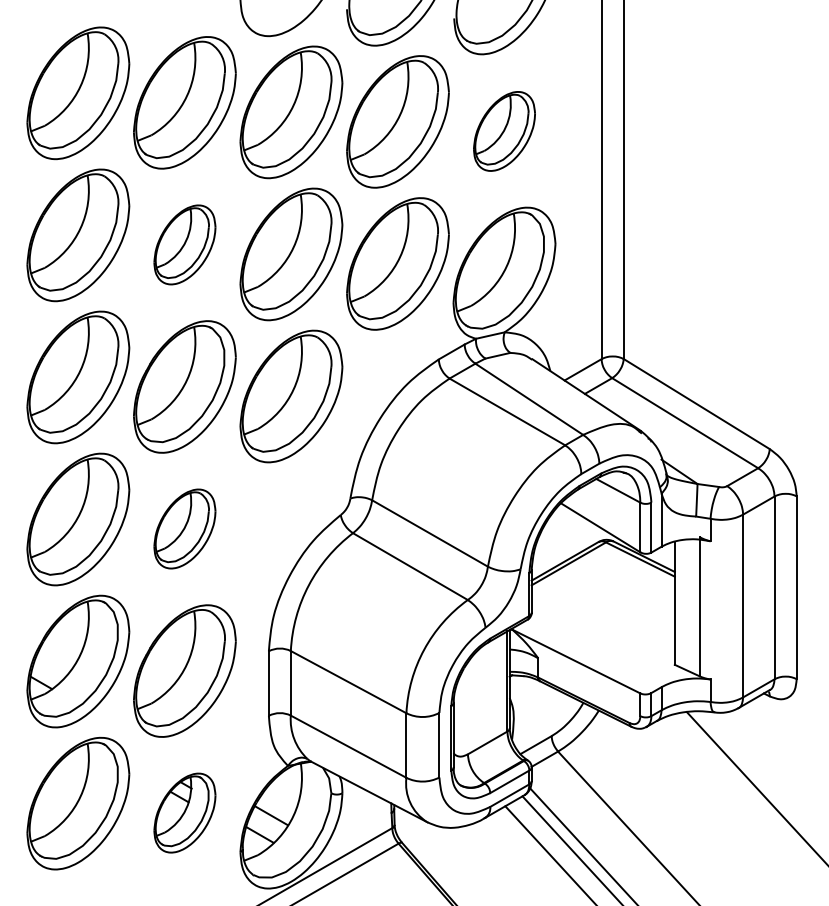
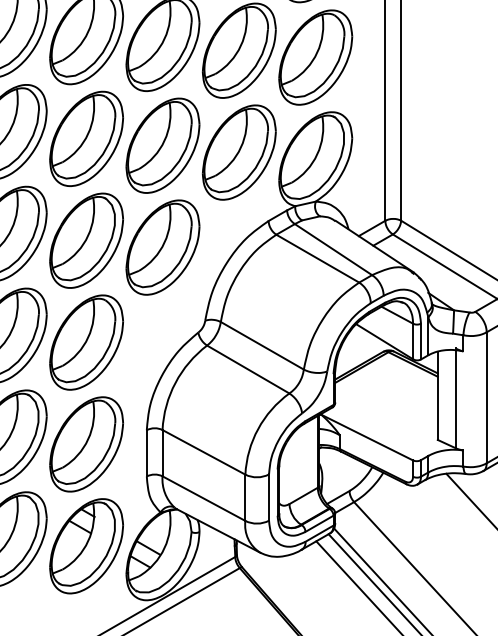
part: (504, 131) -> (315, 57), size x1.67
part: (184, 244) -> (86, 138), size x1.67
part: (184, 528) -> (86, 342), size x1.67
part: (184, 812) -> (86, 545), size x1.67

